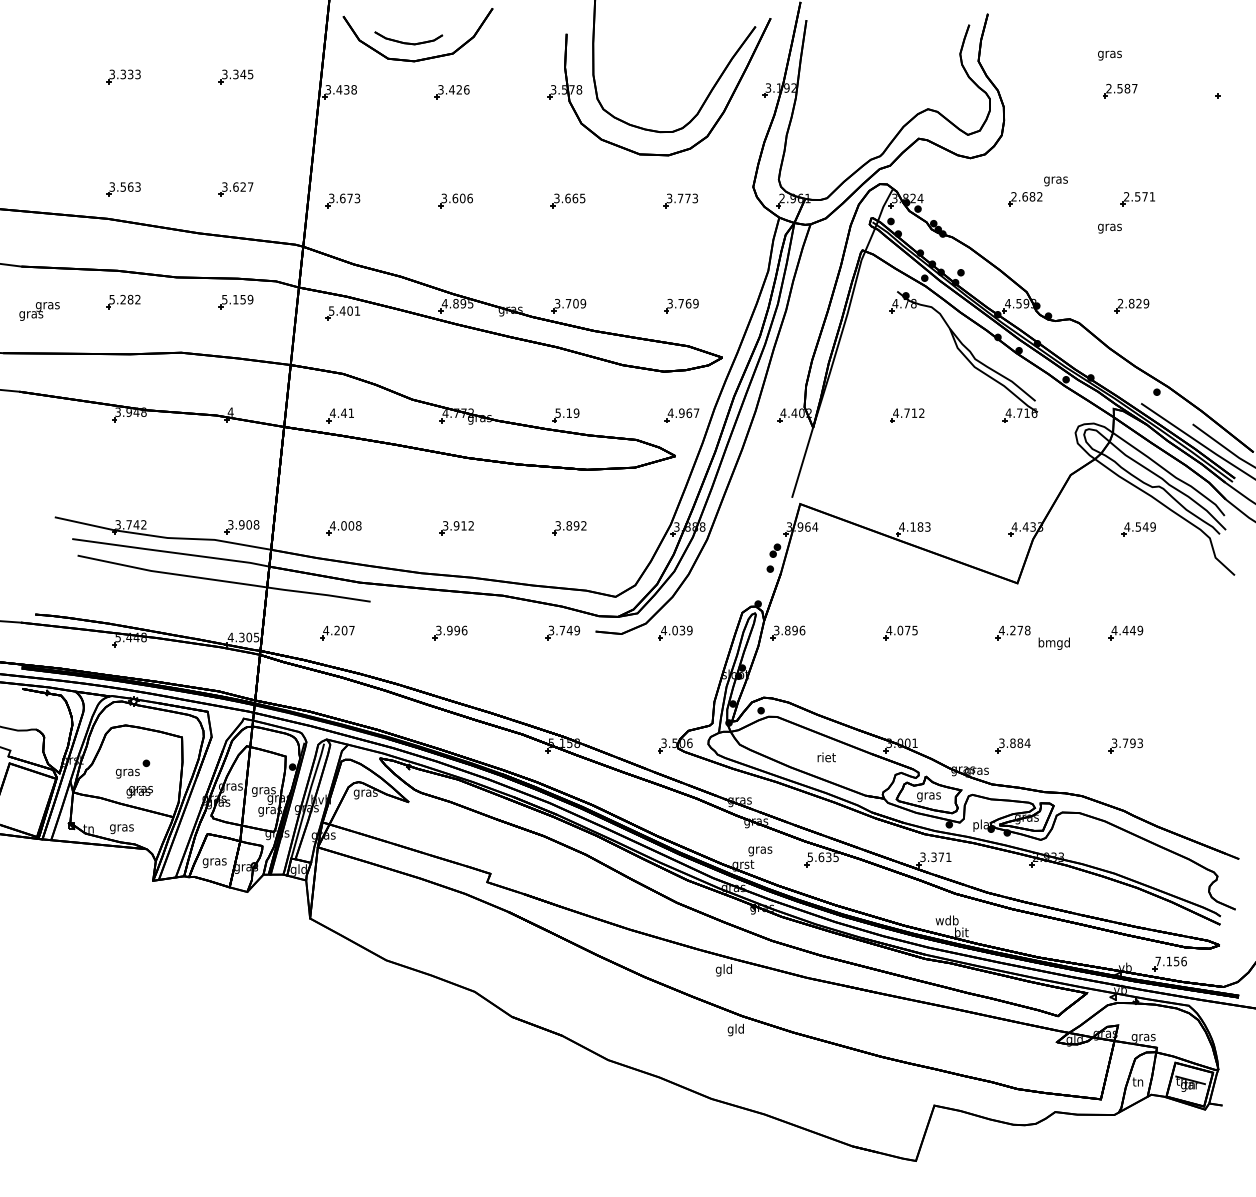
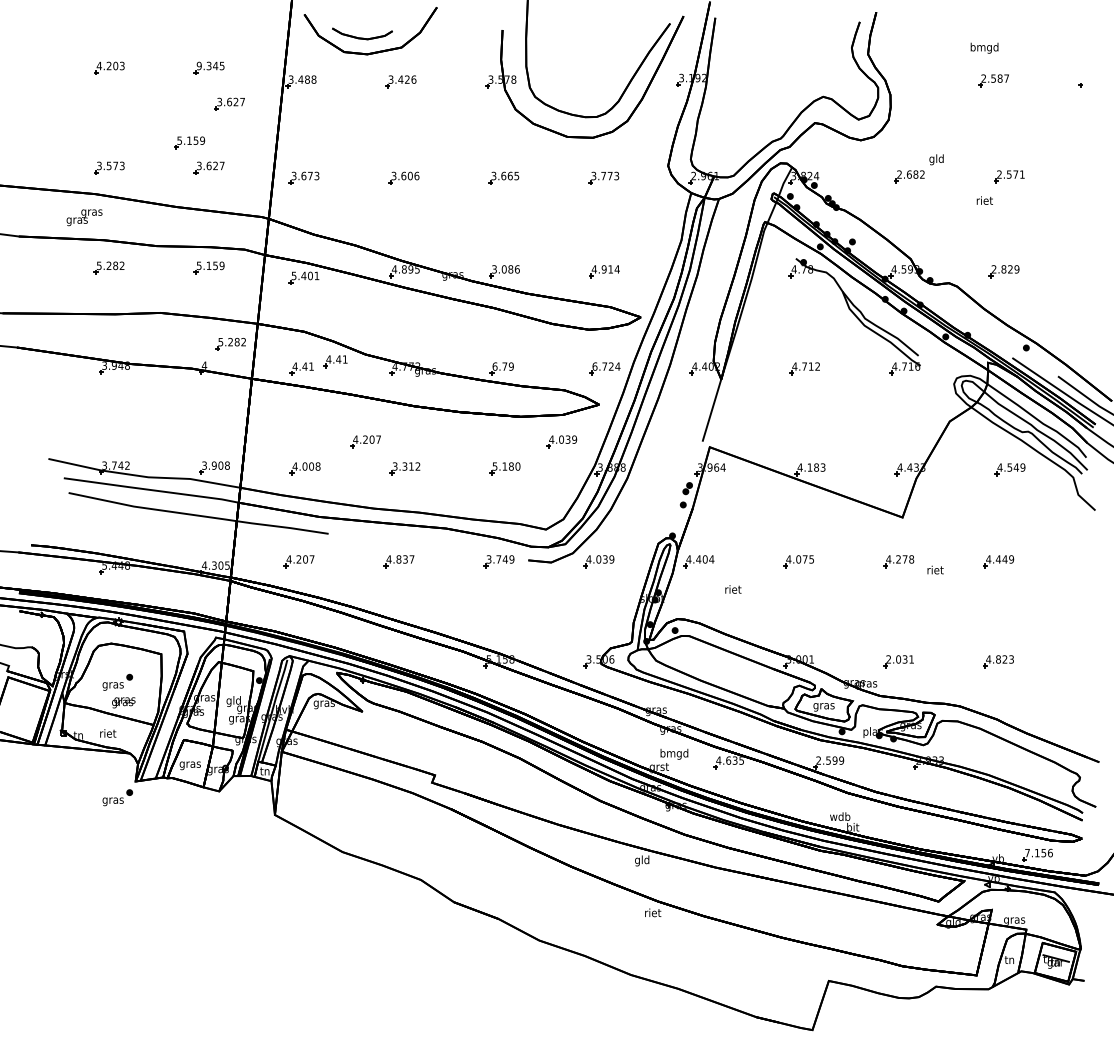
text: (1109, 54) -> (984, 48), gras -> bmgd
text: (121, 74) -> (107, 66), 3.333 -> 4.203
text: (224, 74) -> (198, 66), 3.345 -> 9.345
text: (346, 89) -> (307, 79), 3.438 -> 3.488
part: (258, 117) -> (229, 104), added
part: (213, 160) -> (189, 142), added
text: (1055, 180) -> (936, 160), gras -> gld
text: (130, 186) -> (115, 165), 3.563 -> 3.573
text: (1109, 227) -> (984, 201), gras -> riet
text: (575, 303) -> (510, 269), 3.709 -> 3.086
text: (682, 303) -> (605, 269), 3.769 -> 4.914
text: (39, 311) -> (84, 217), moved
part: (260, 387) -> (230, 343), added
part: (377, 407) -> (334, 361), added
text: (563, 412) -> (499, 365), 5.19 -> 6.79
text: (683, 412) -> (606, 365), 4.967 -> 6.724
part: (412, 497) -> (365, 441), added
part: (633, 497) -> (561, 441), added
text: (456, 525) -> (404, 466), 3.912 -> 3.312
text: (570, 525) -> (505, 466), 3.892 -> 5.180
text: (451, 630) -> (400, 559), 3.996 -> 4.837
text: (789, 630) -> (700, 559), 3.896 -> 4.404
text: (1053, 643) -> (934, 570), bmgd -> riet
text: (1014, 743) -> (899, 659), 3.884 -> 2.031
text: (1123, 743) -> (996, 659), 3.793 -> 4.823
text: (826, 757) -> (733, 589), moved
text: (263, 790) -> (233, 701), gras -> gld
text: (121, 827) -> (107, 734), gras -> riet
text: (759, 850) -> (673, 754), gras -> bmgd
text: (810, 857) -> (718, 760), 5.635 -> 4.635
text: (935, 857) -> (829, 760), 3.371 -> 2.599
text: (298, 870) -> (264, 772), gld -> tn
part: (132, 898) -> (117, 797), added
text: (736, 1029) -> (653, 913), gld -> riet

